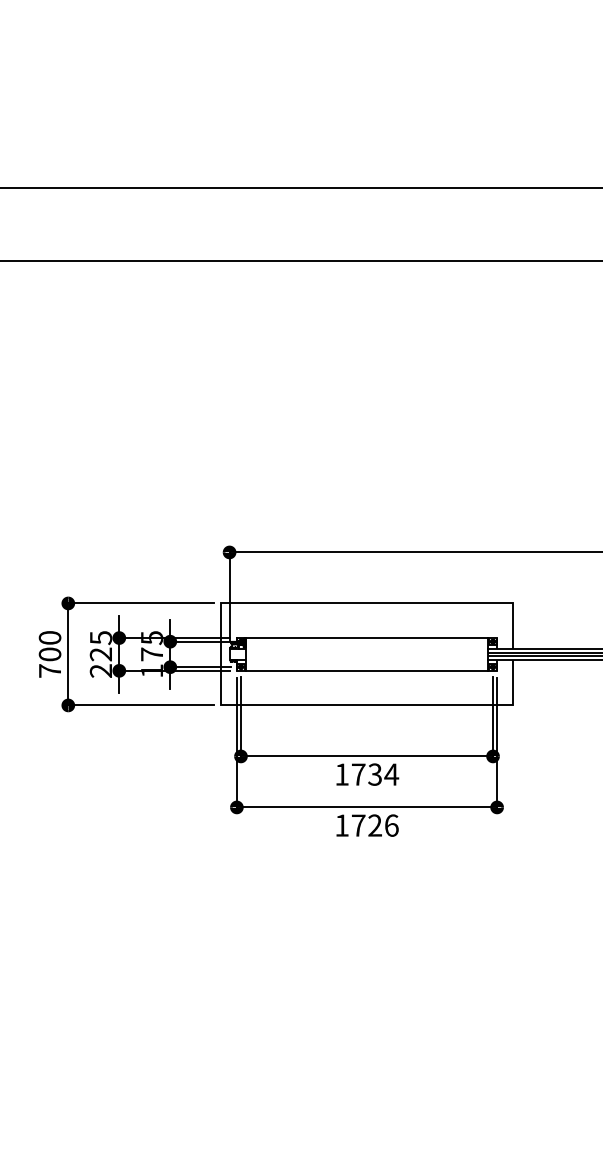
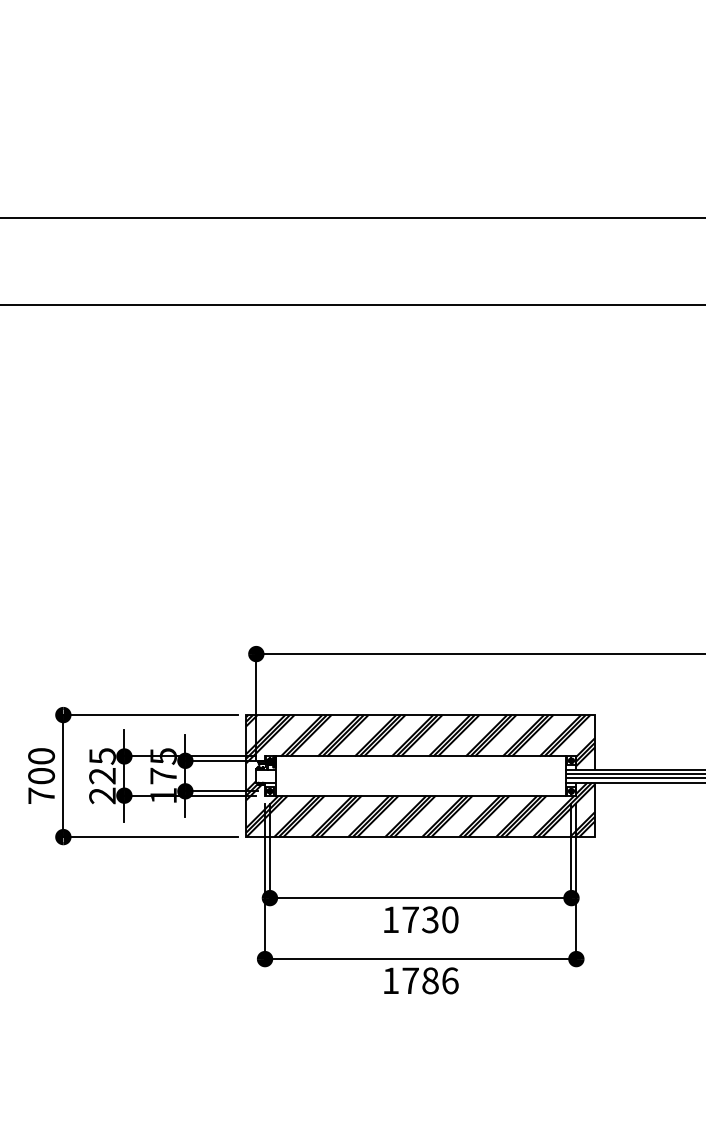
hatch: (366, 654) -> (420, 776), added
text: (391, 774) -> (450, 919), 1734 -> 1730
text: (375, 825) -> (430, 980), 1726 -> 1786

